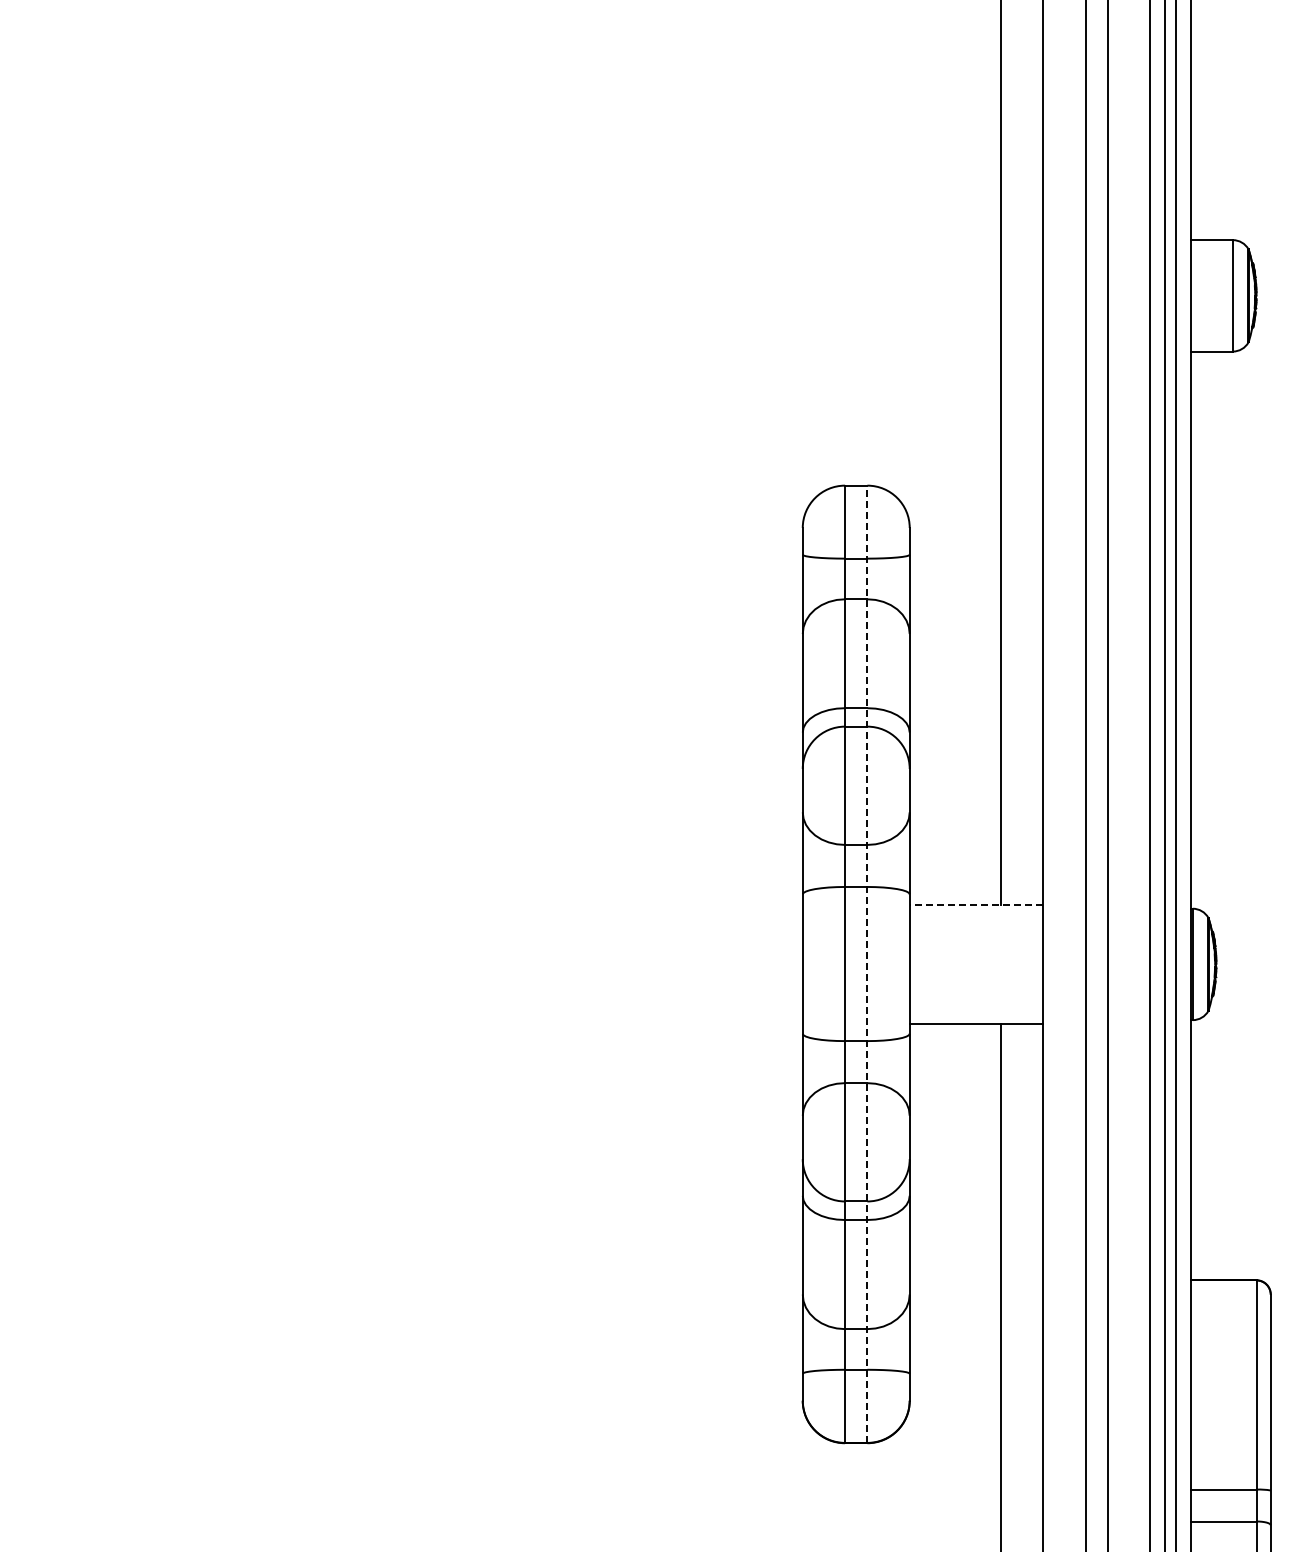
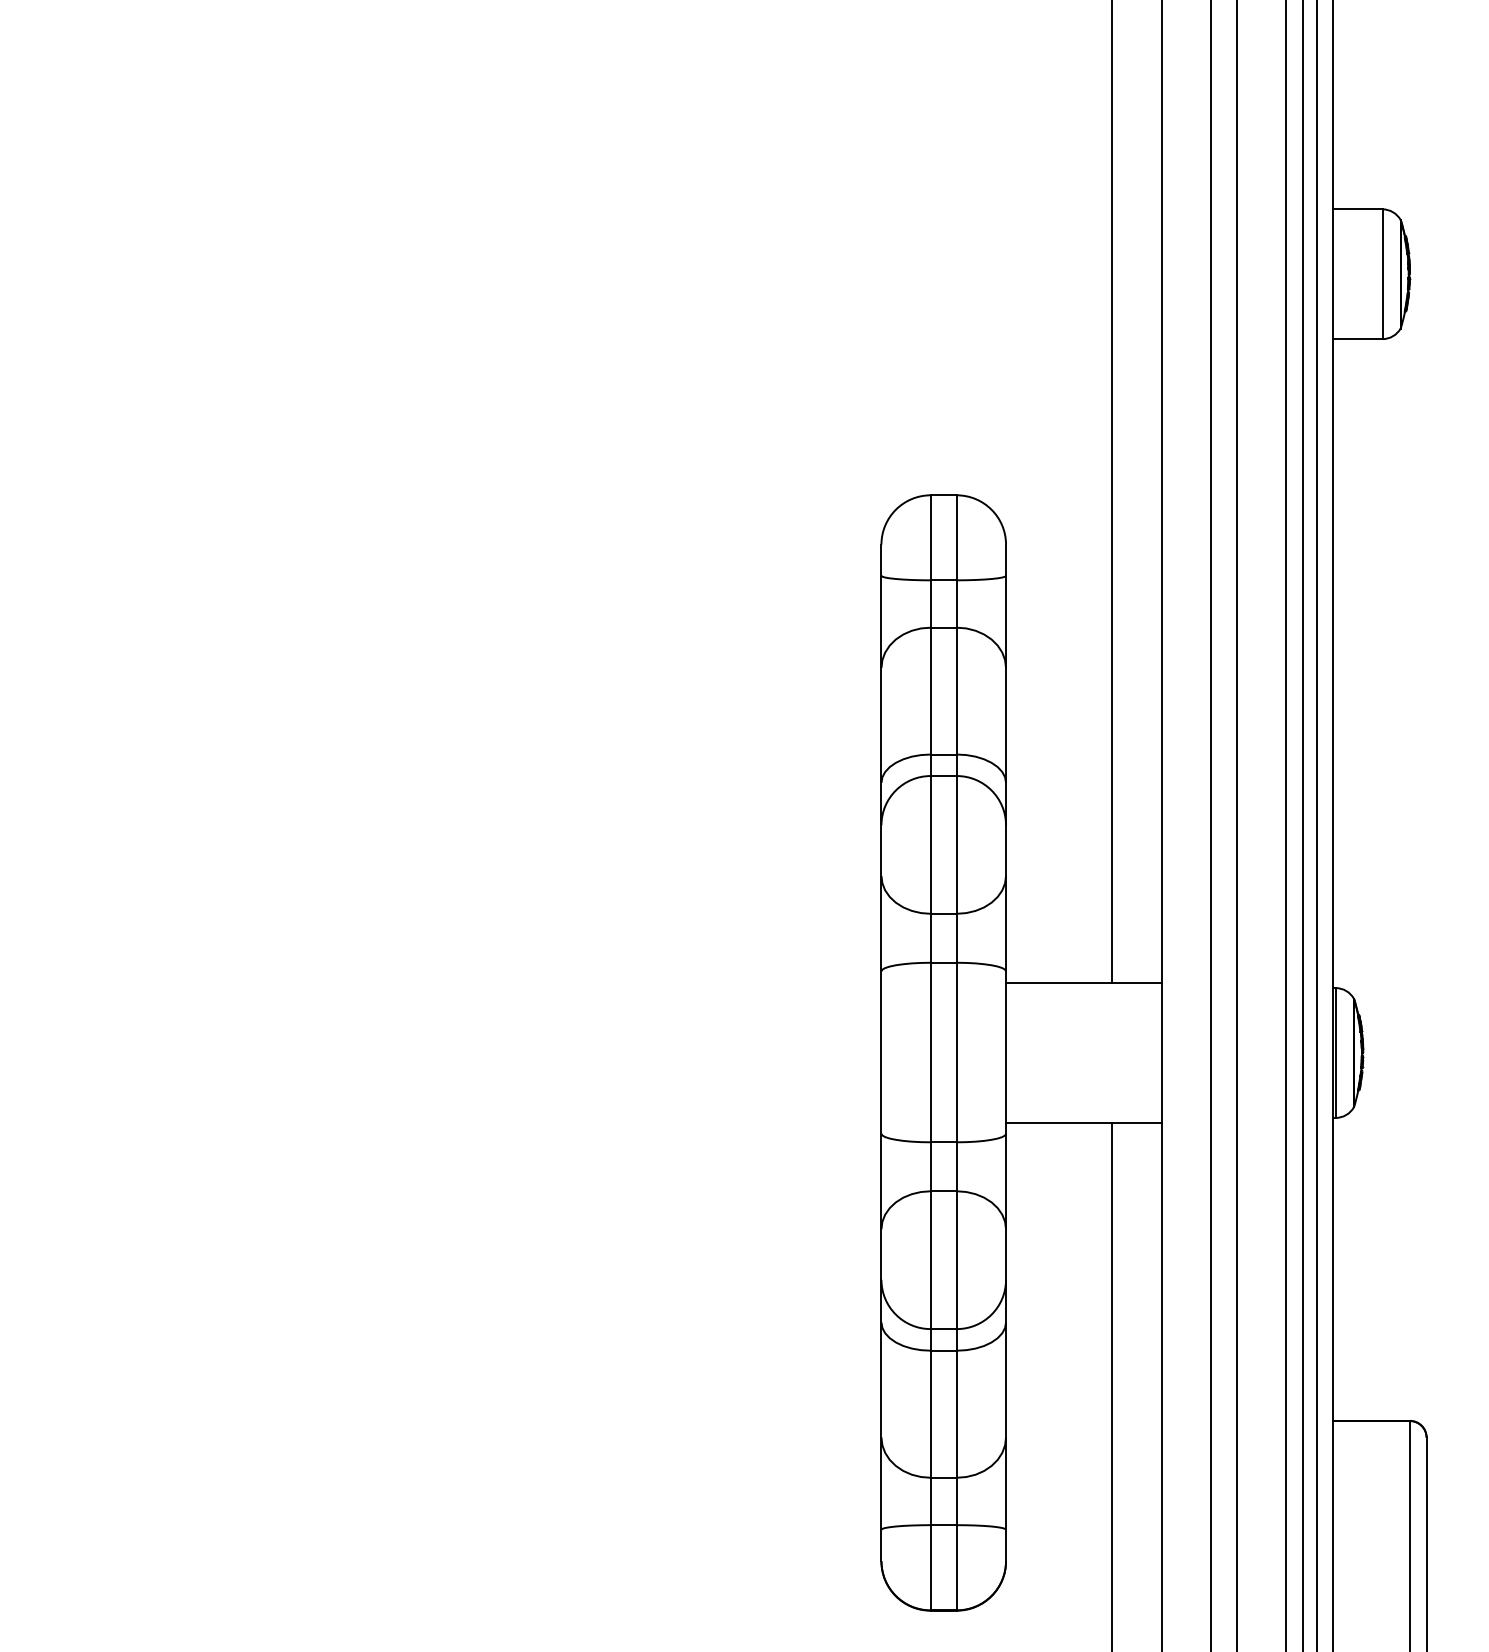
line: (976, 904) -> (1083, 983), dashed -> solid
line: (867, 964) -> (956, 1053), dashed -> solid

